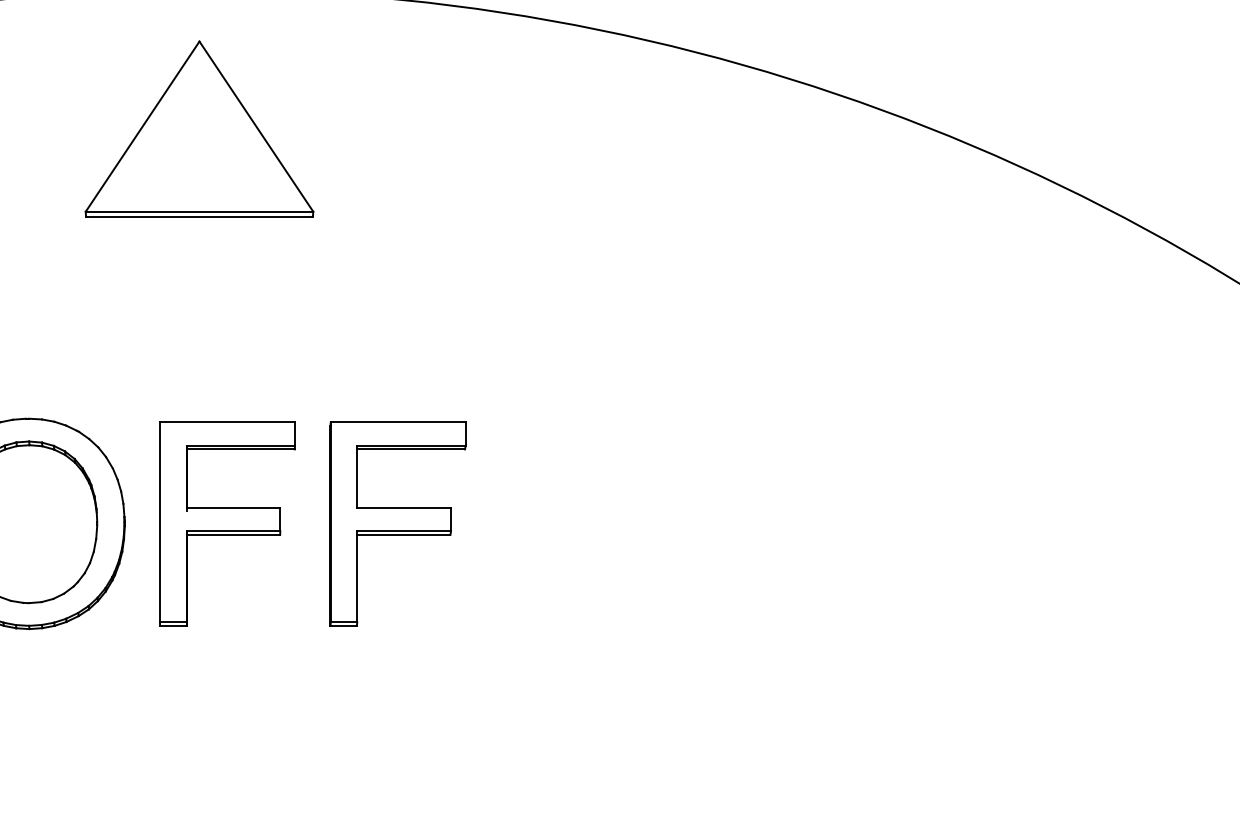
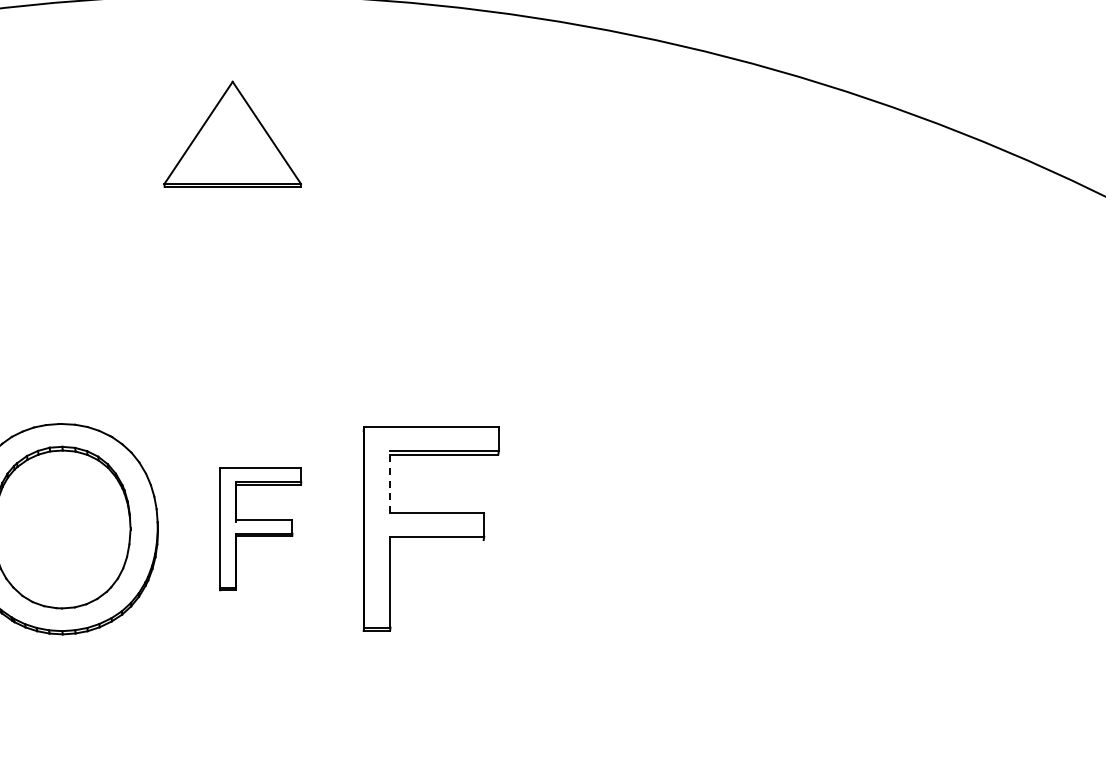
part: (199, 128) -> (232, 133), size x0.6
line: (357, 476) -> (390, 481), solid -> dashed
part: (227, 523) -> (260, 528), size x0.6
line: (403, 534) -> (436, 539), removed

